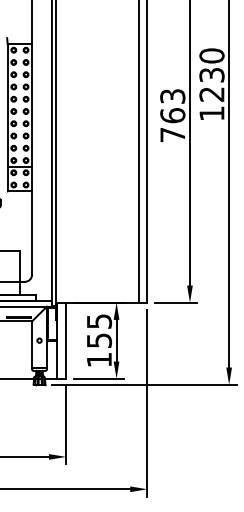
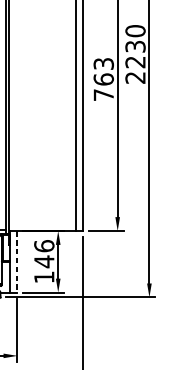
text: (211, 113) -> (135, 77), 1230 -> 2230
text: (99, 330) -> (44, 253), 155 -> 146
line: (66, 340) -> (17, 261), solid -> dashed

